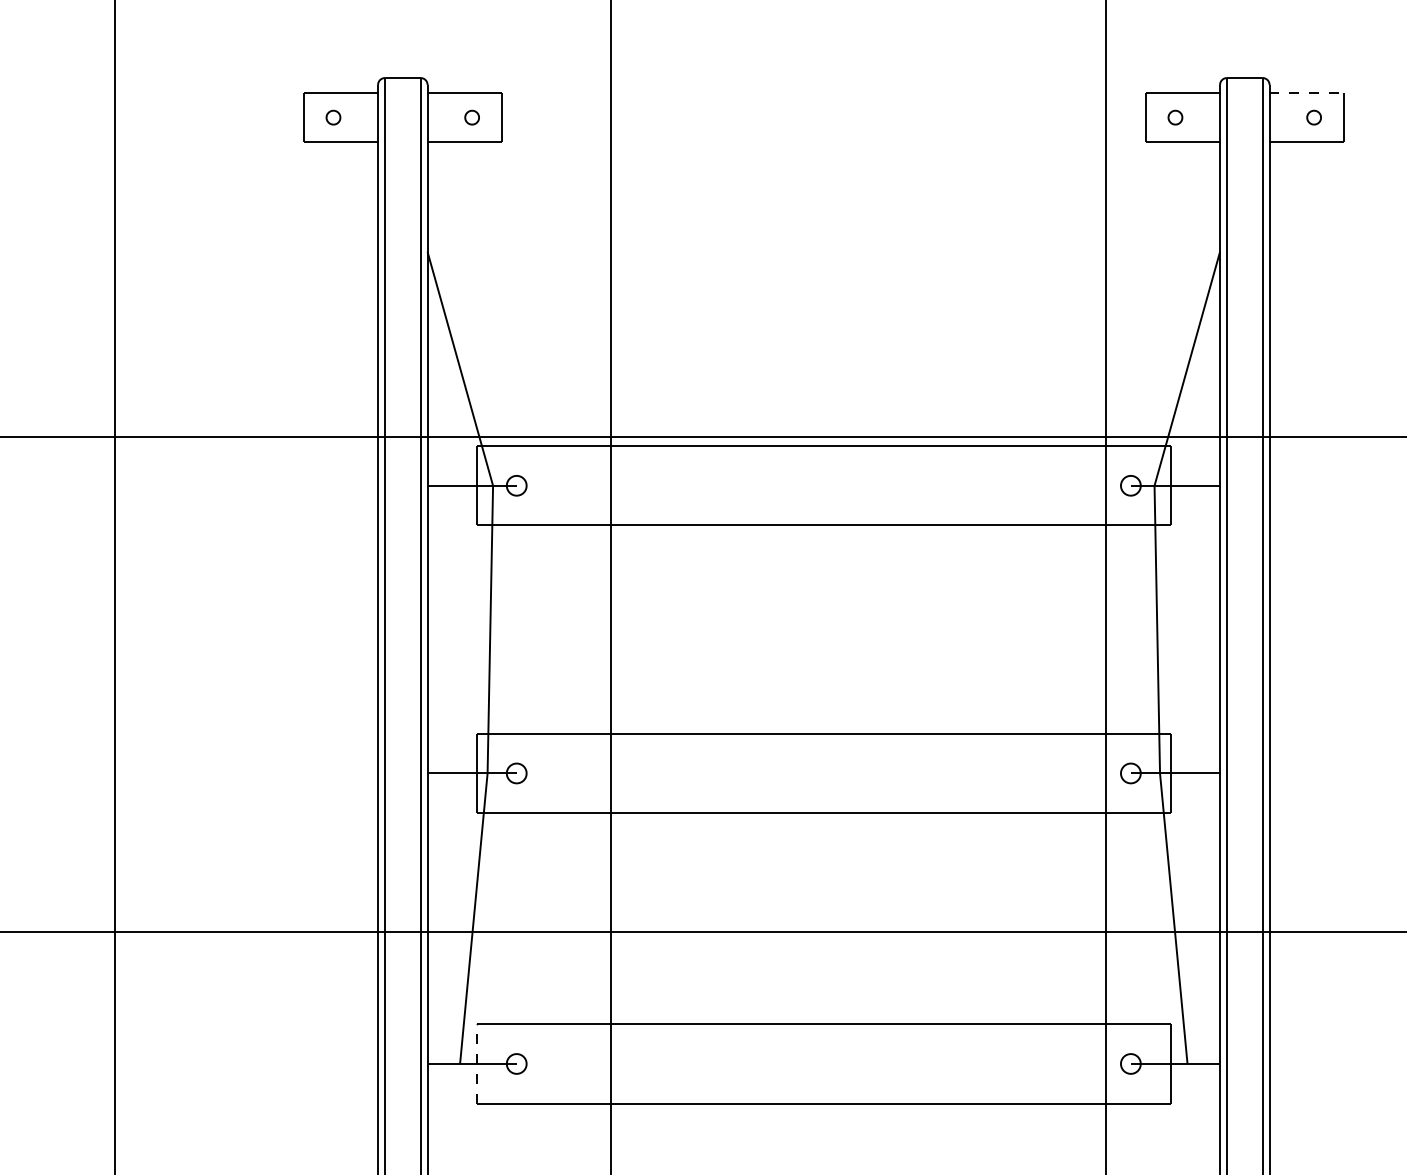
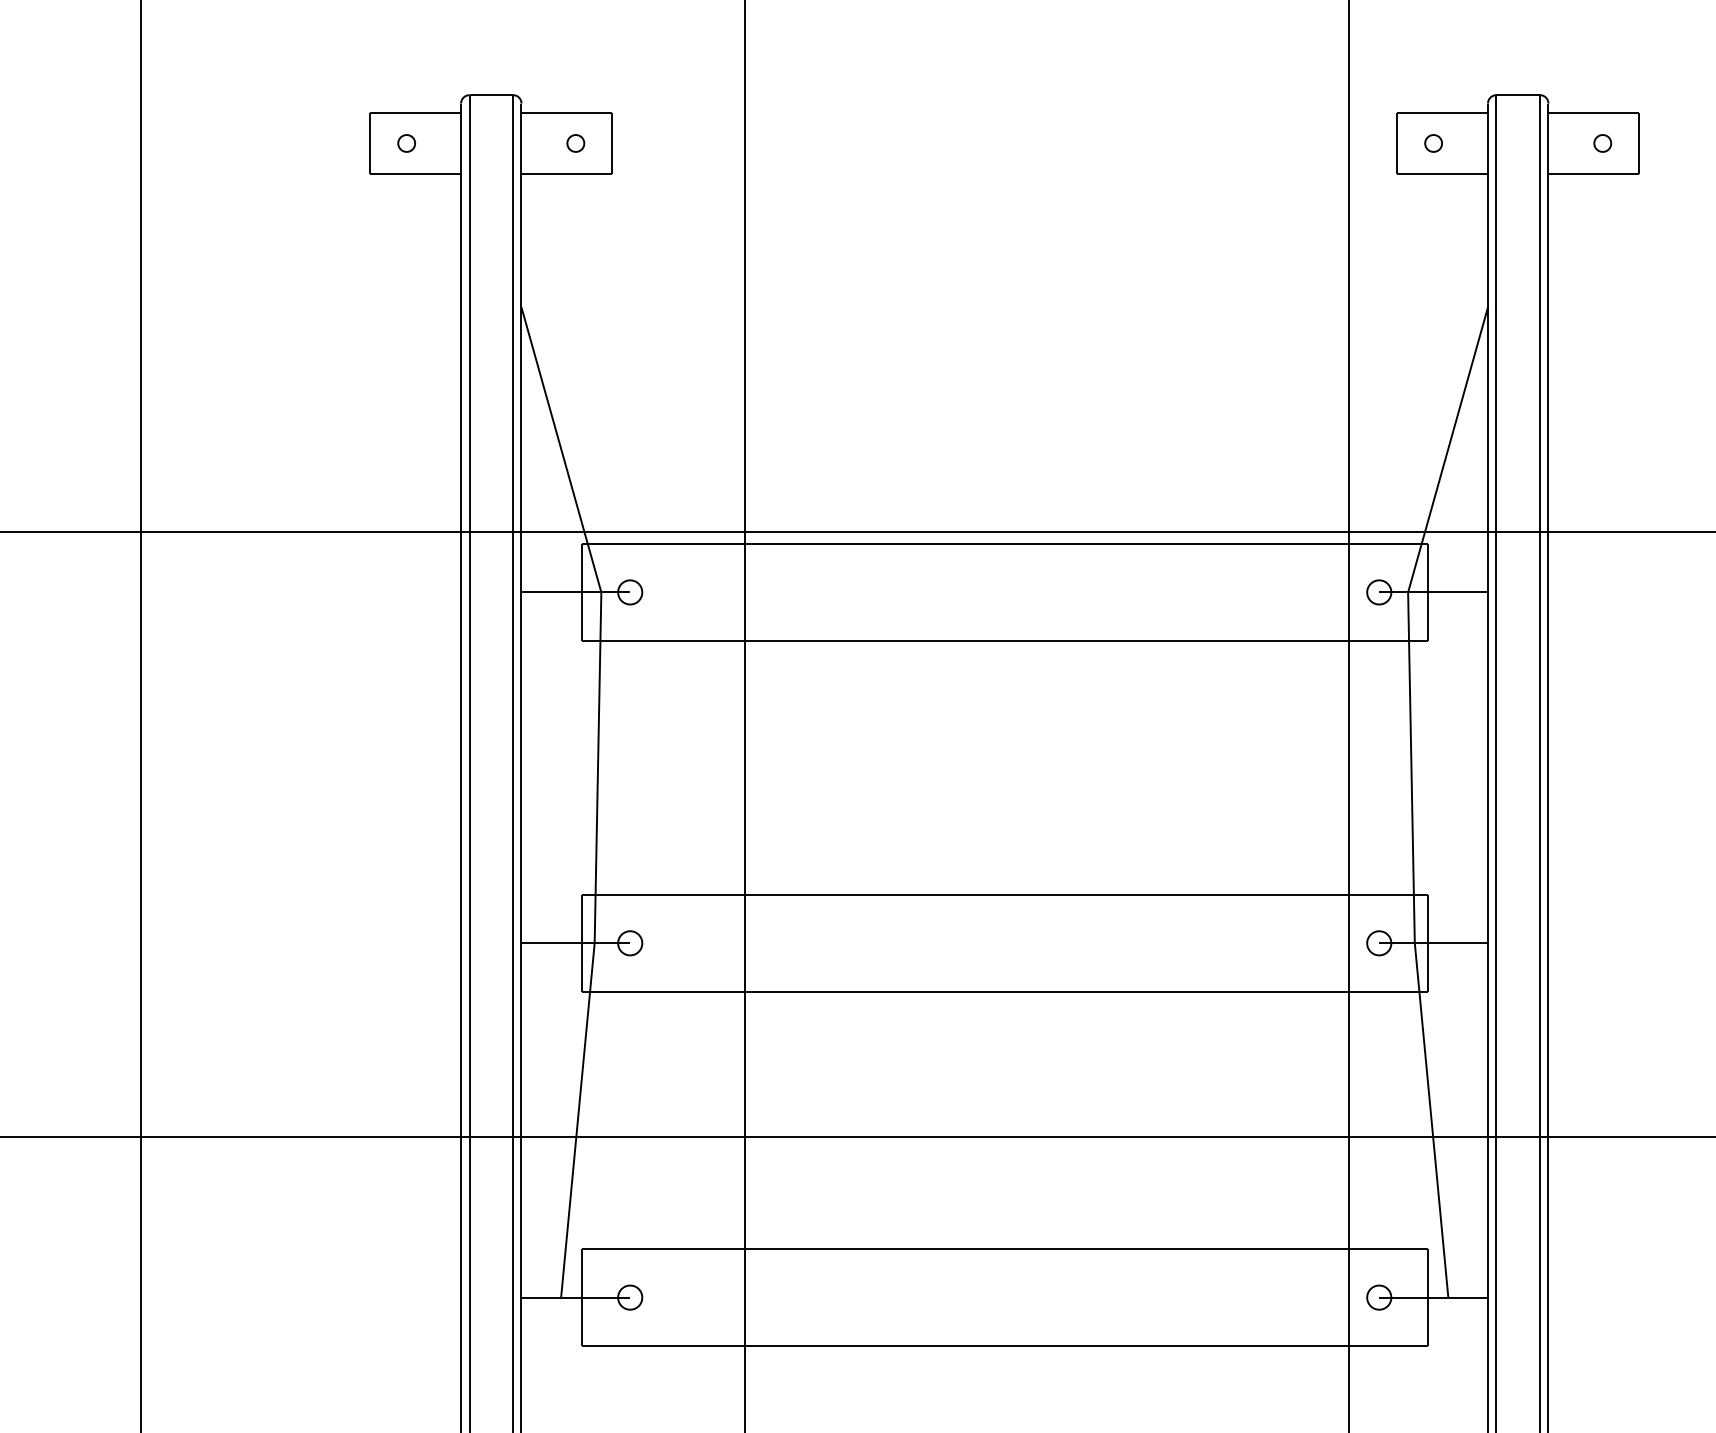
line: (1307, 93) -> (1594, 113), dashed -> solid
line: (476, 1063) -> (581, 1297), dashed -> solid

